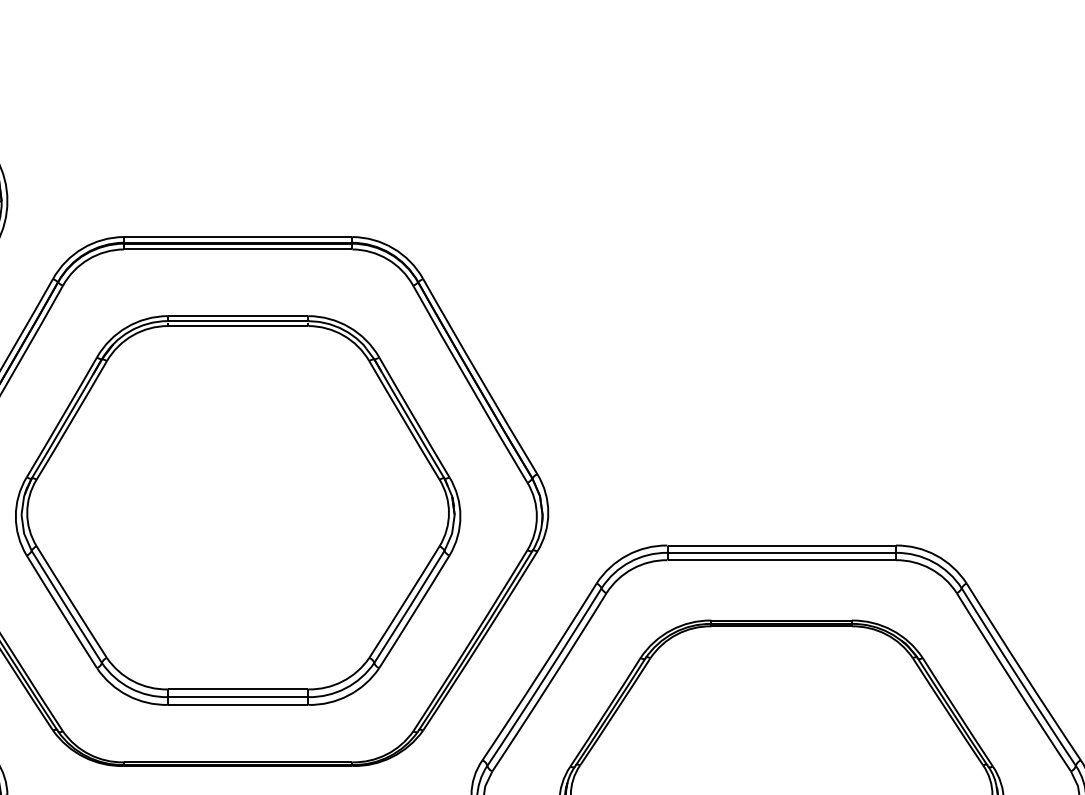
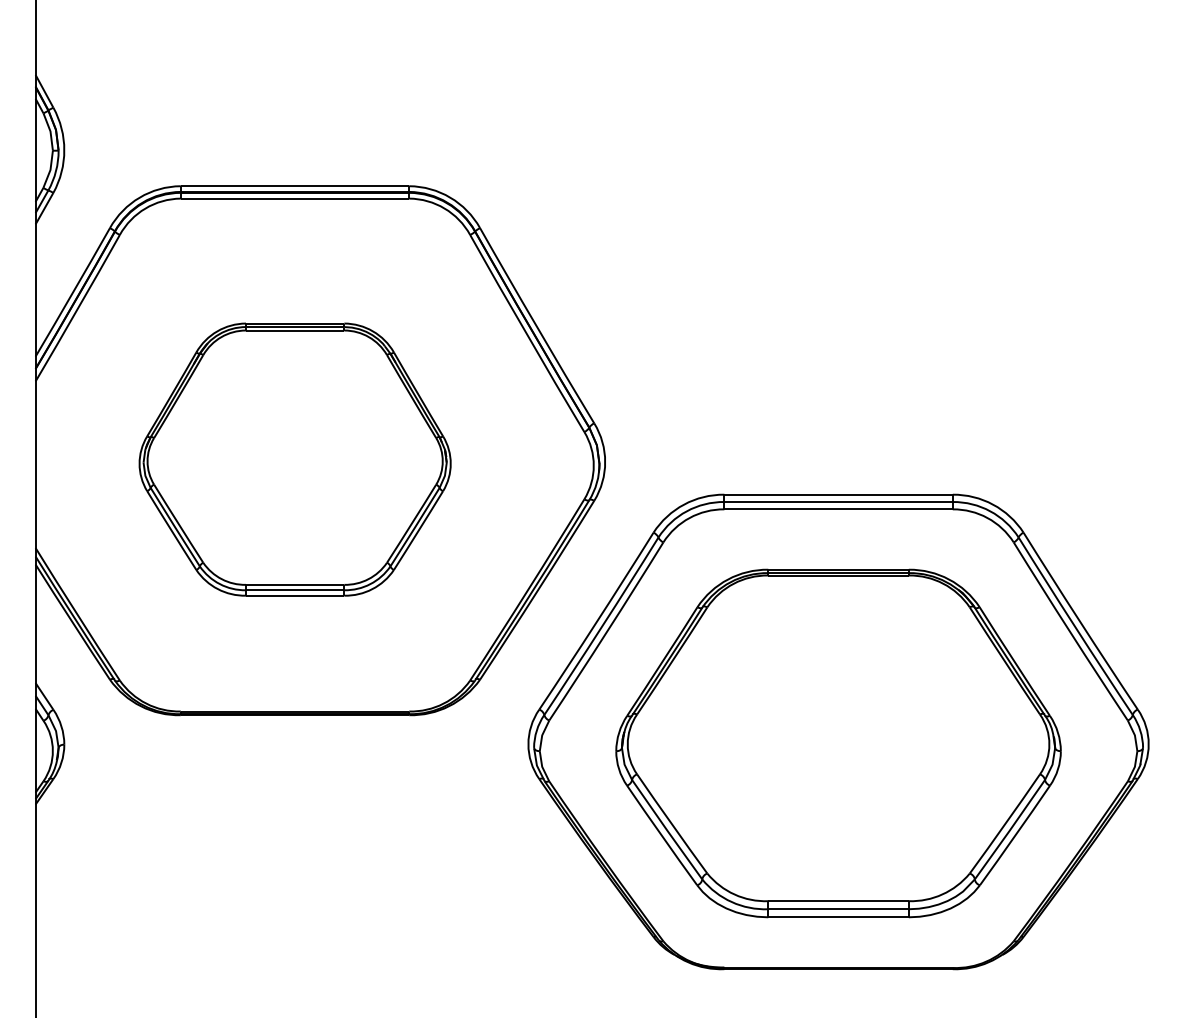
part: (238, 510) -> (295, 459), size x0.7

